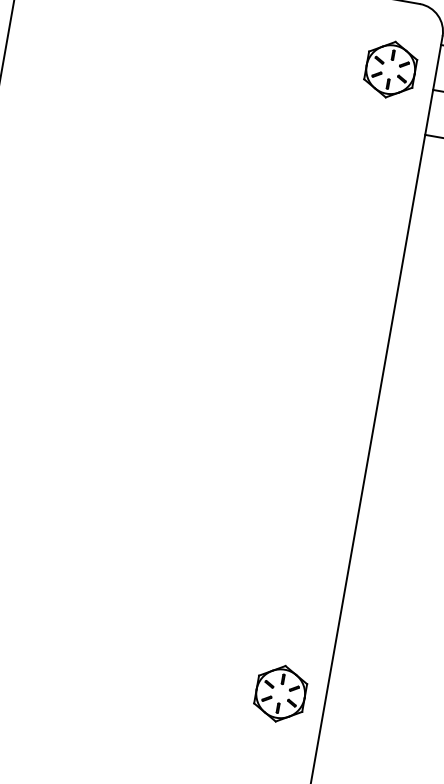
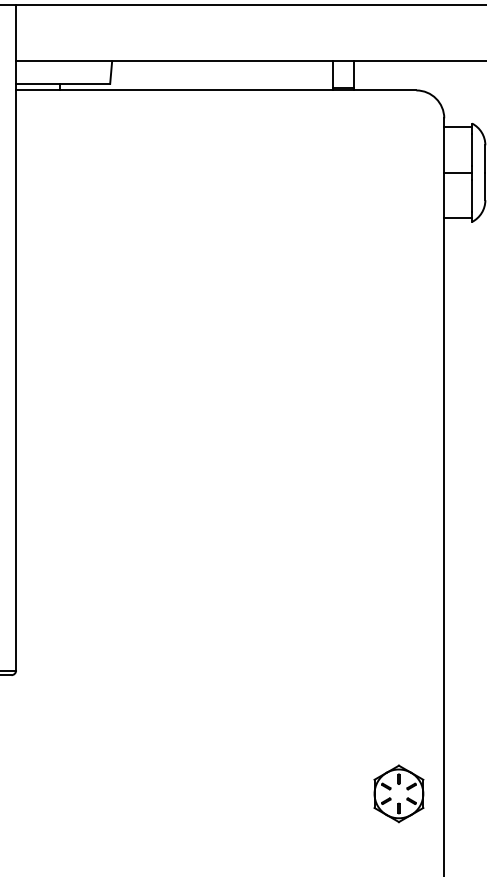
part: (390, 68) -> (398, 159), removed

